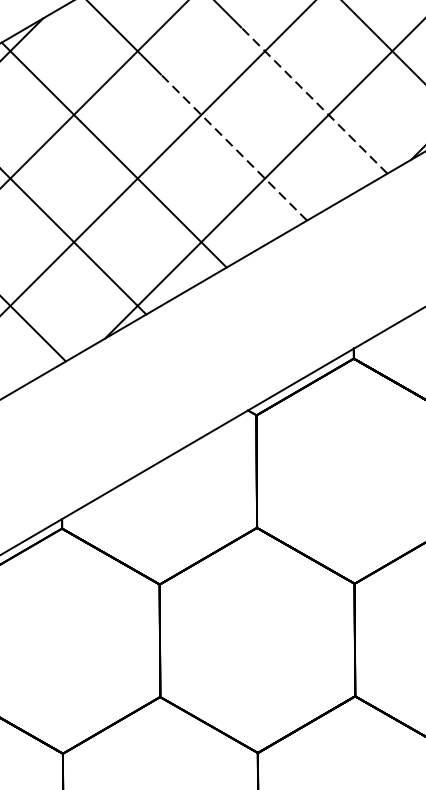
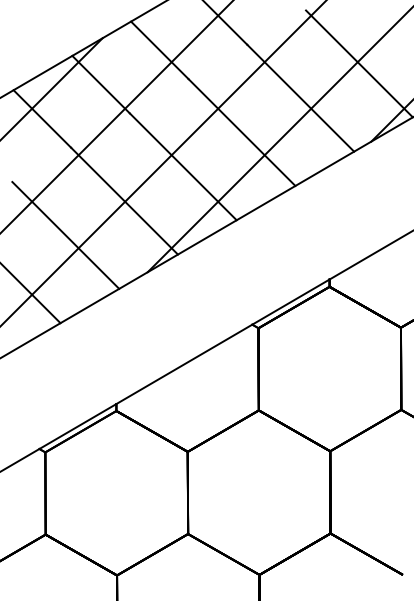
line: (314, 100) -> (300, 98), dashed -> solid
line: (233, 147) -> (241, 132), dashed -> solid

